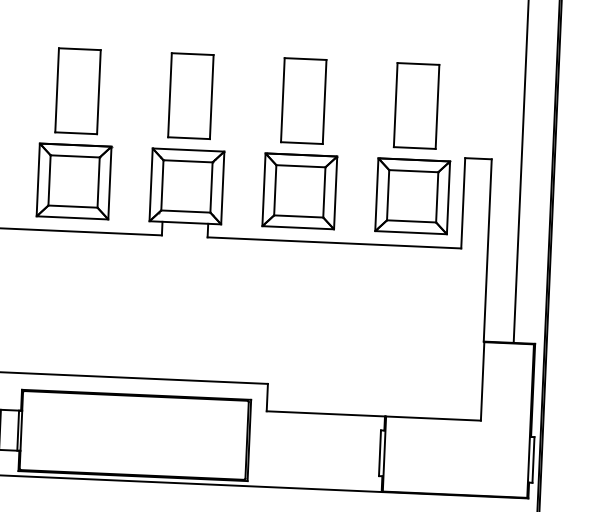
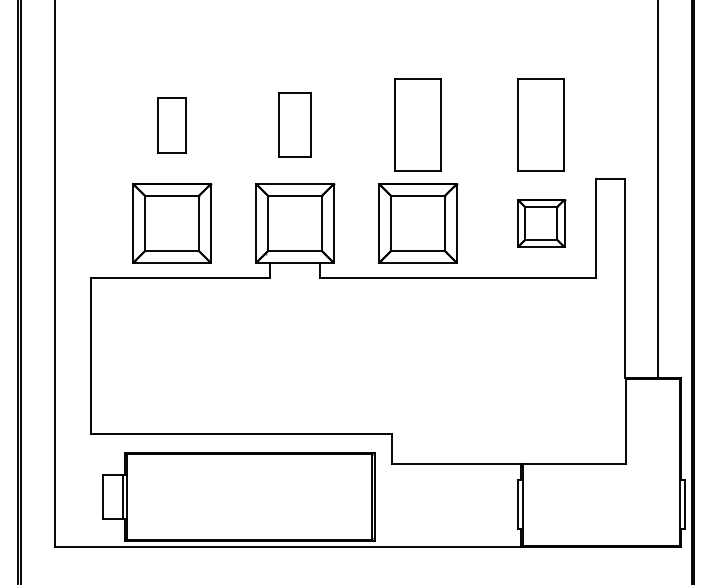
part: (77, 90) -> (171, 124), size x0.6
part: (190, 95) -> (294, 124), size x0.7
part: (413, 196) -> (541, 223), size x0.6

